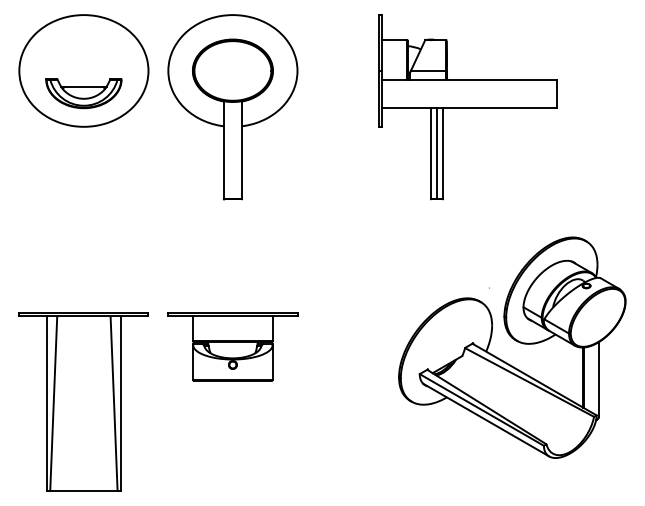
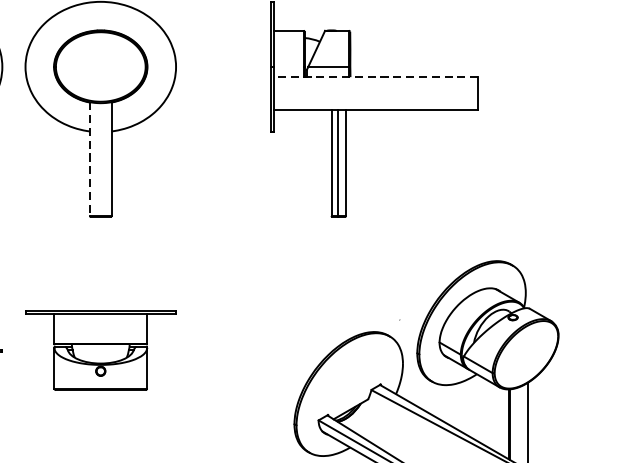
line: (469, 79) -> (376, 76), solid -> dashed
line: (223, 150) -> (89, 159), solid -> dashed
part: (232, 346) -> (100, 349), moved

